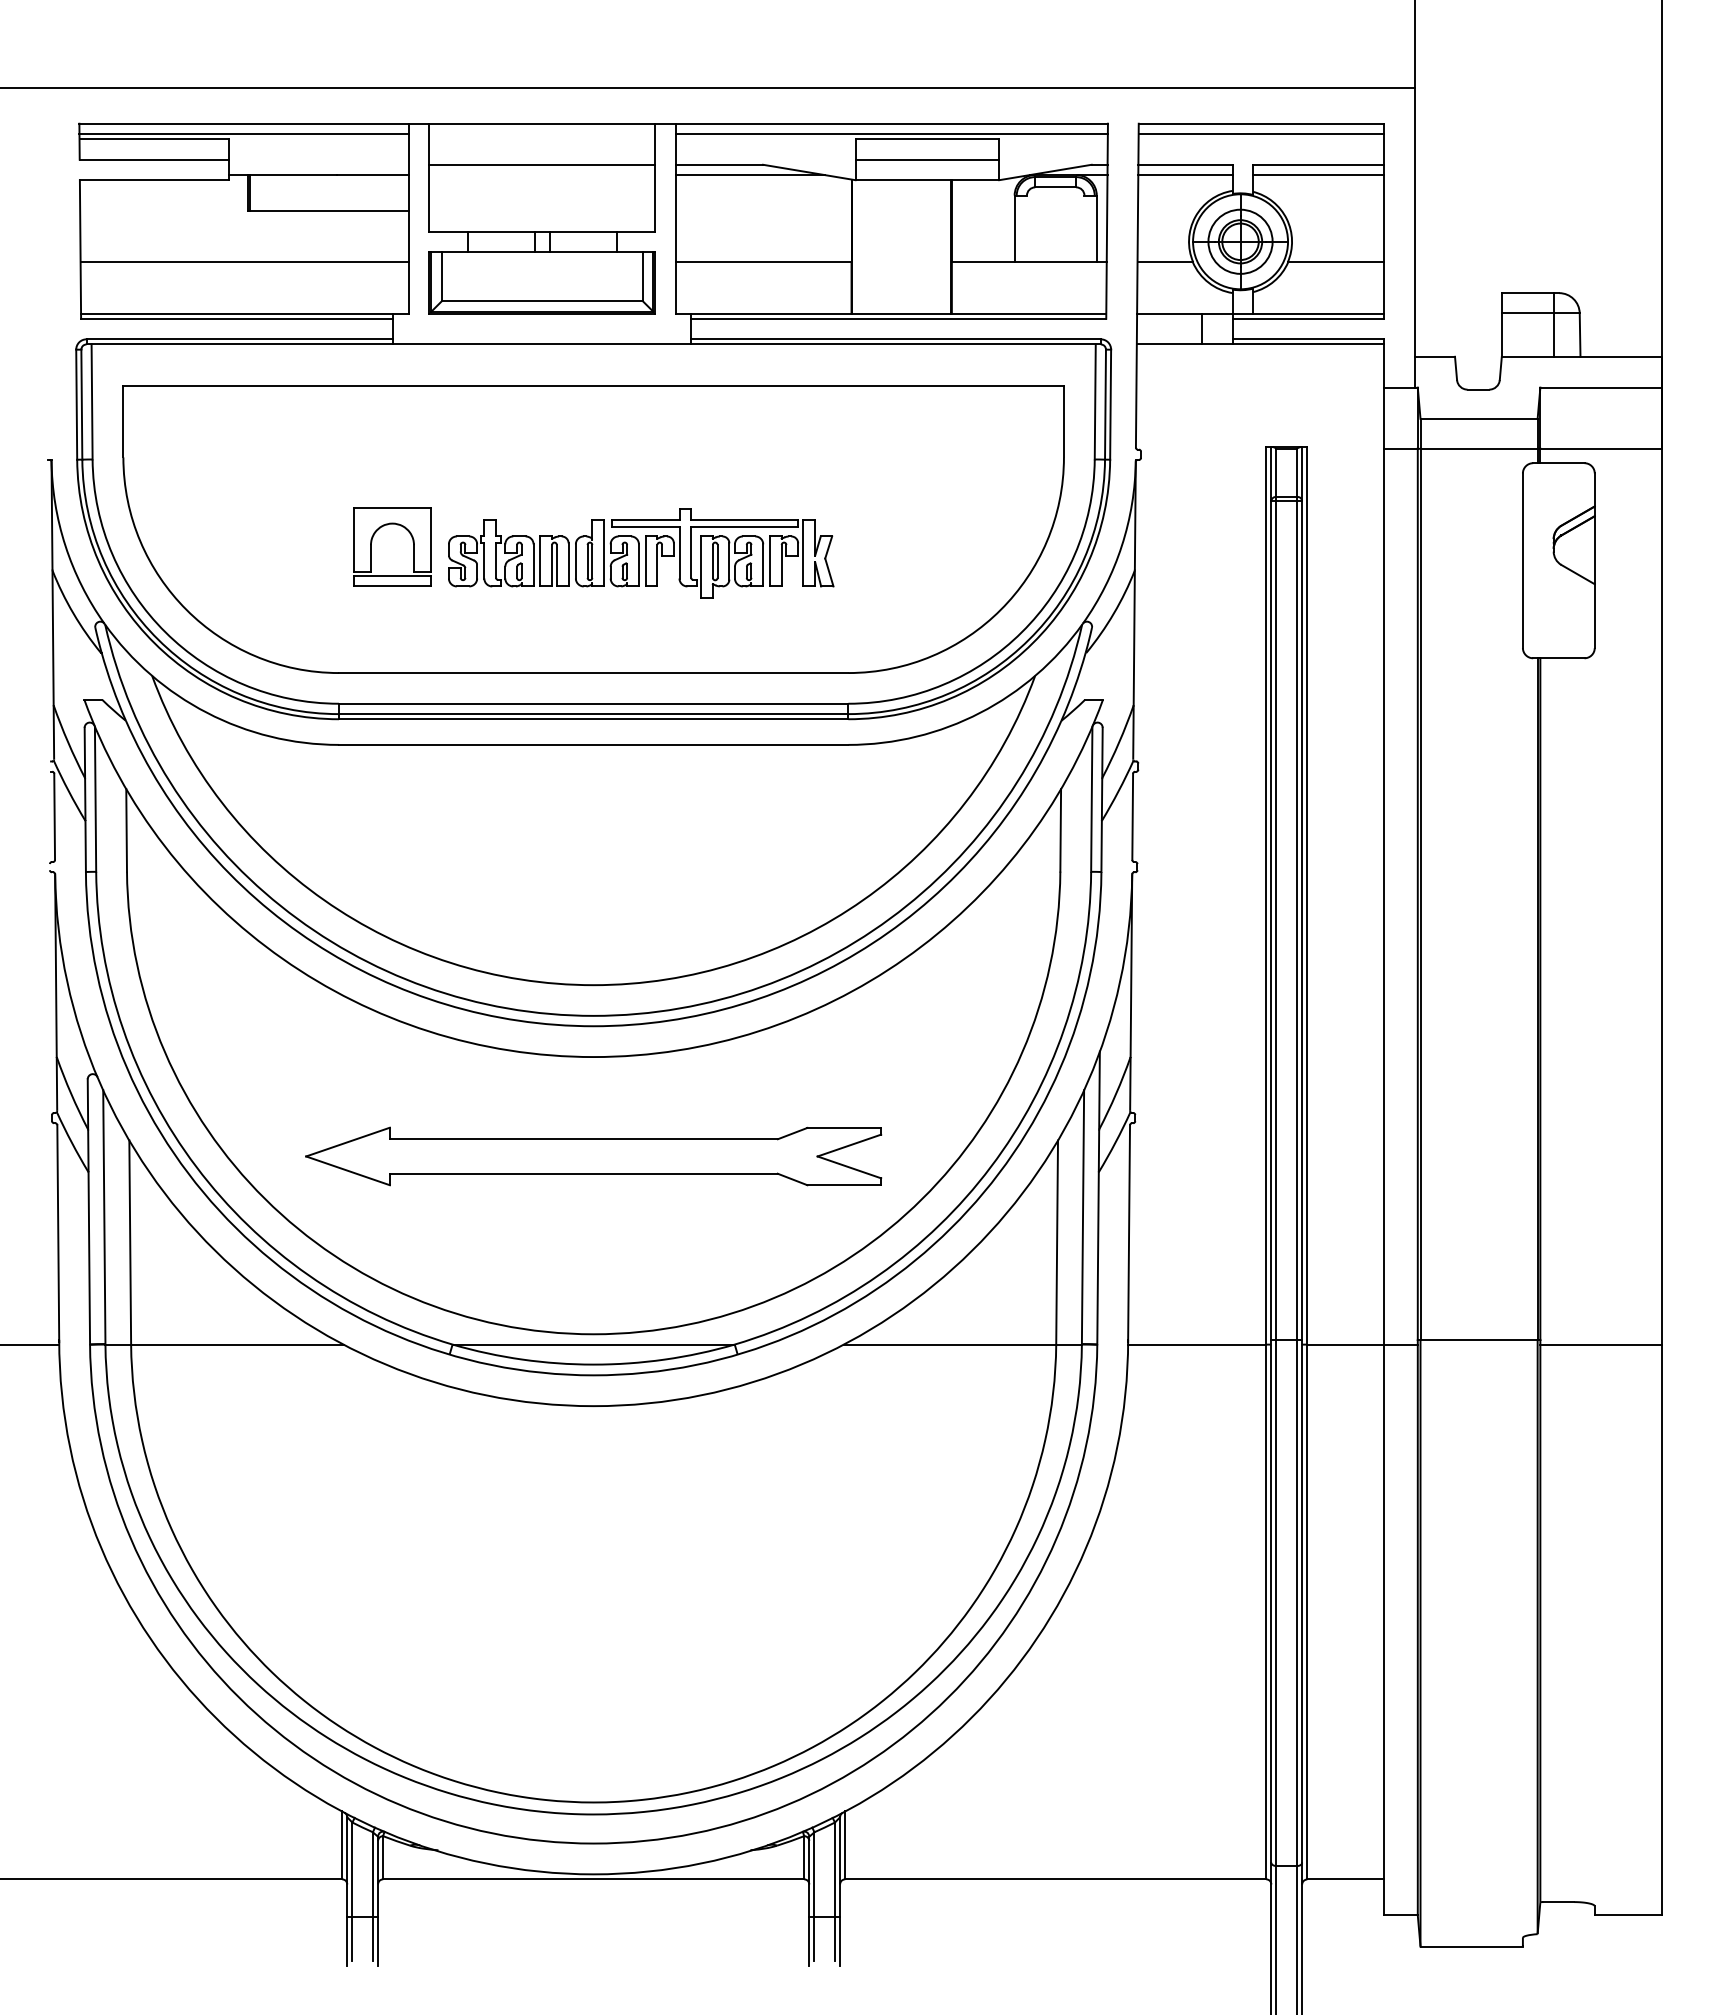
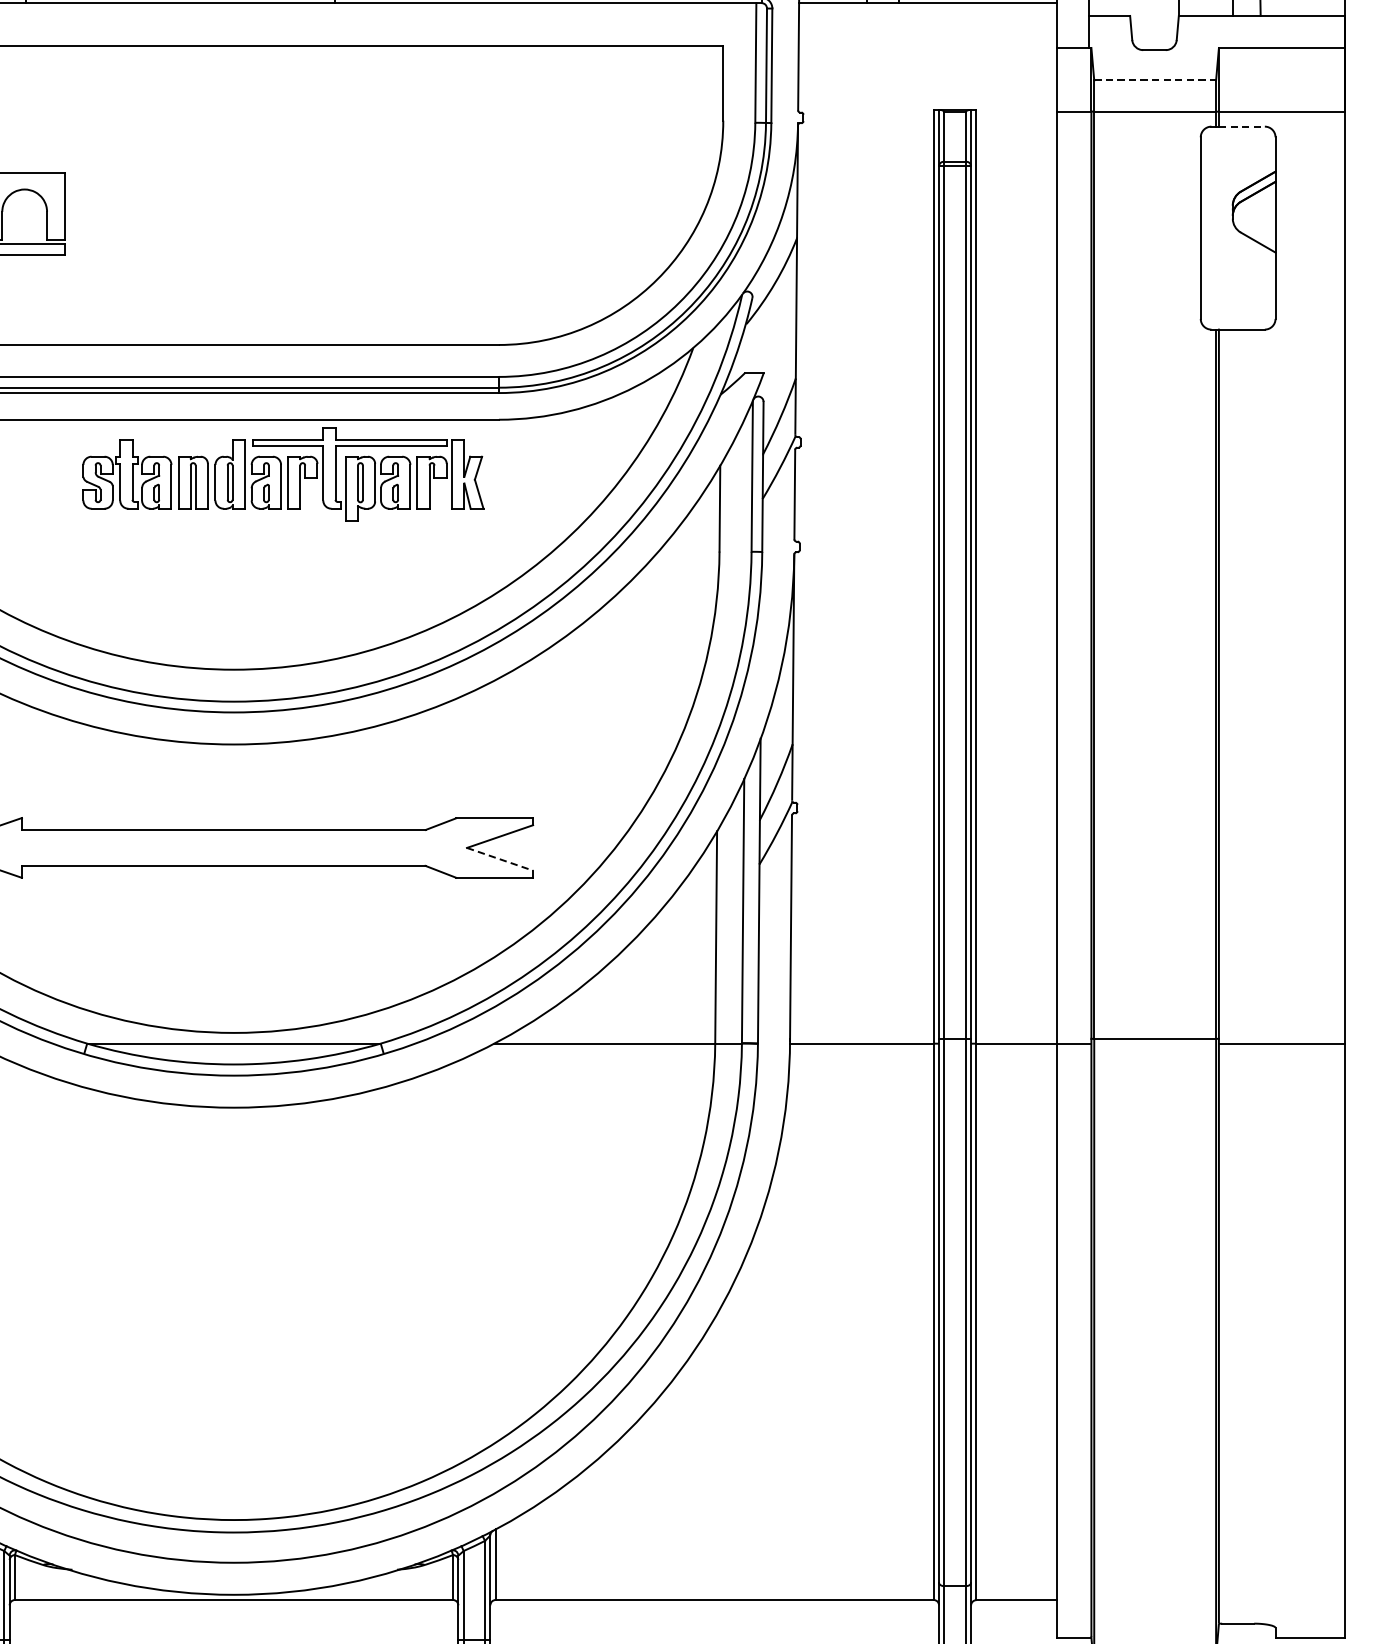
line: (1479, 418) -> (1155, 80), solid -> dashed
line: (1562, 463) -> (1241, 126), solid -> dashed
part: (641, 553) -> (283, 474), moved
line: (849, 1167) -> (500, 859), solid -> dashed

